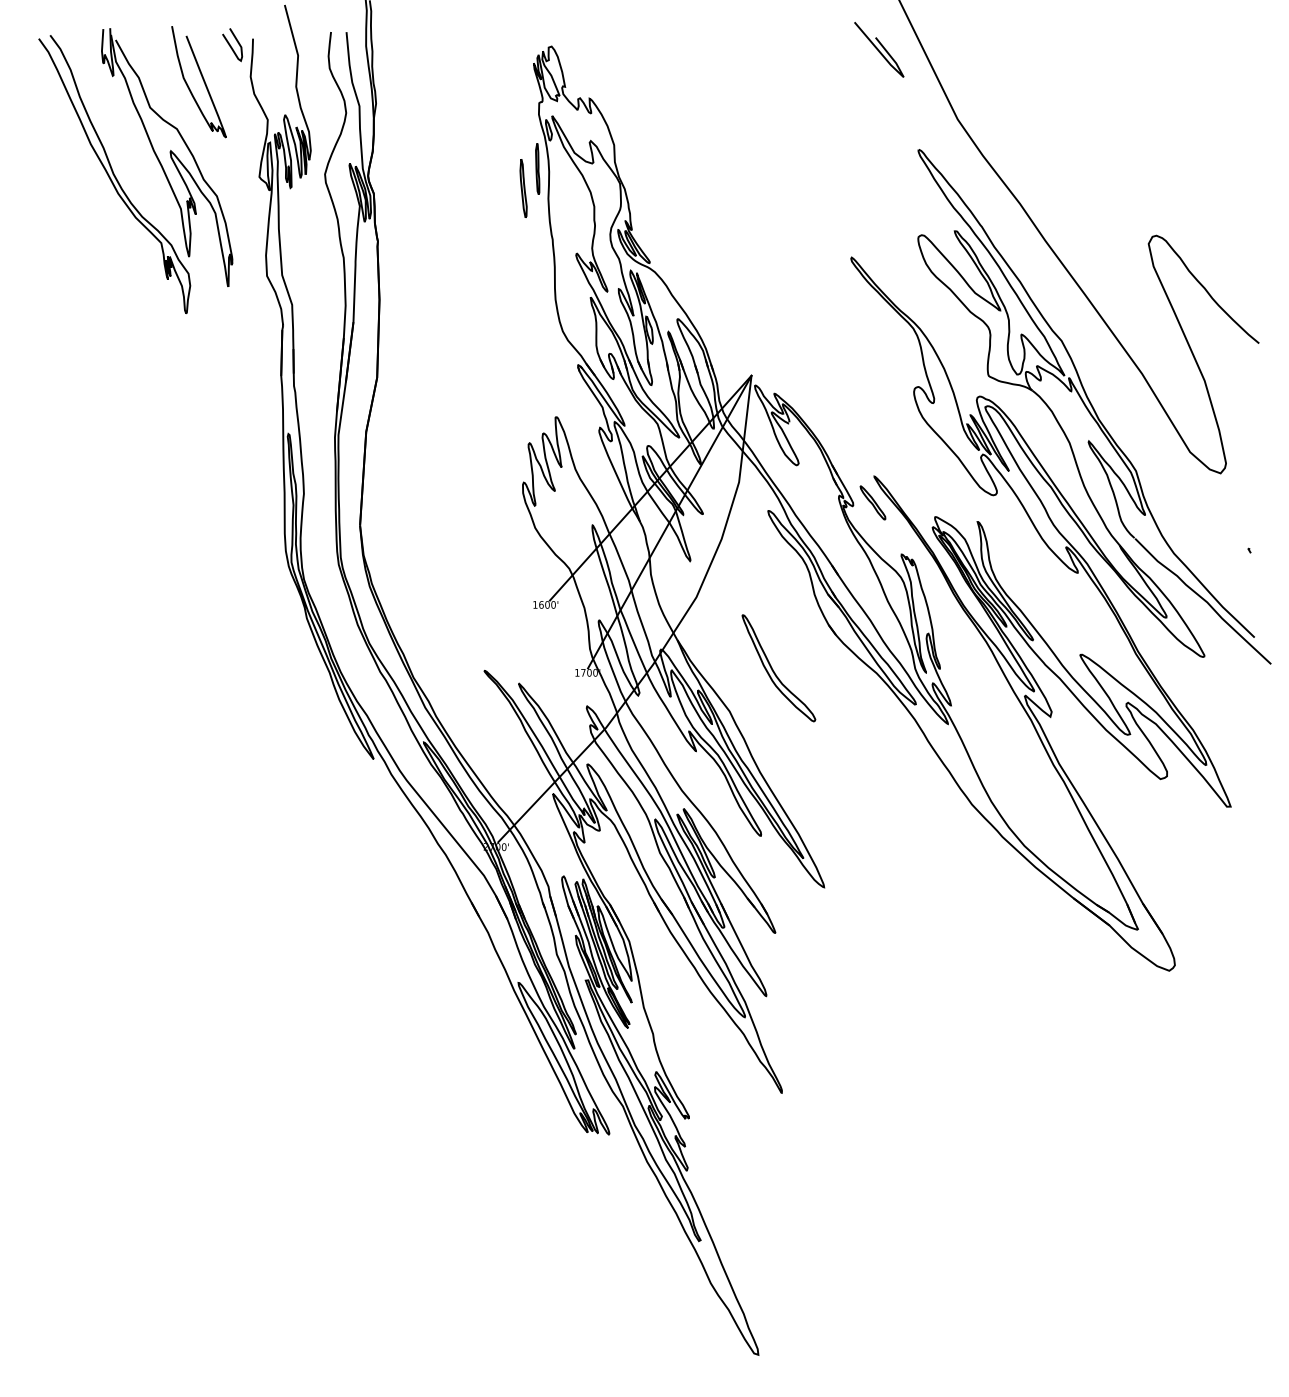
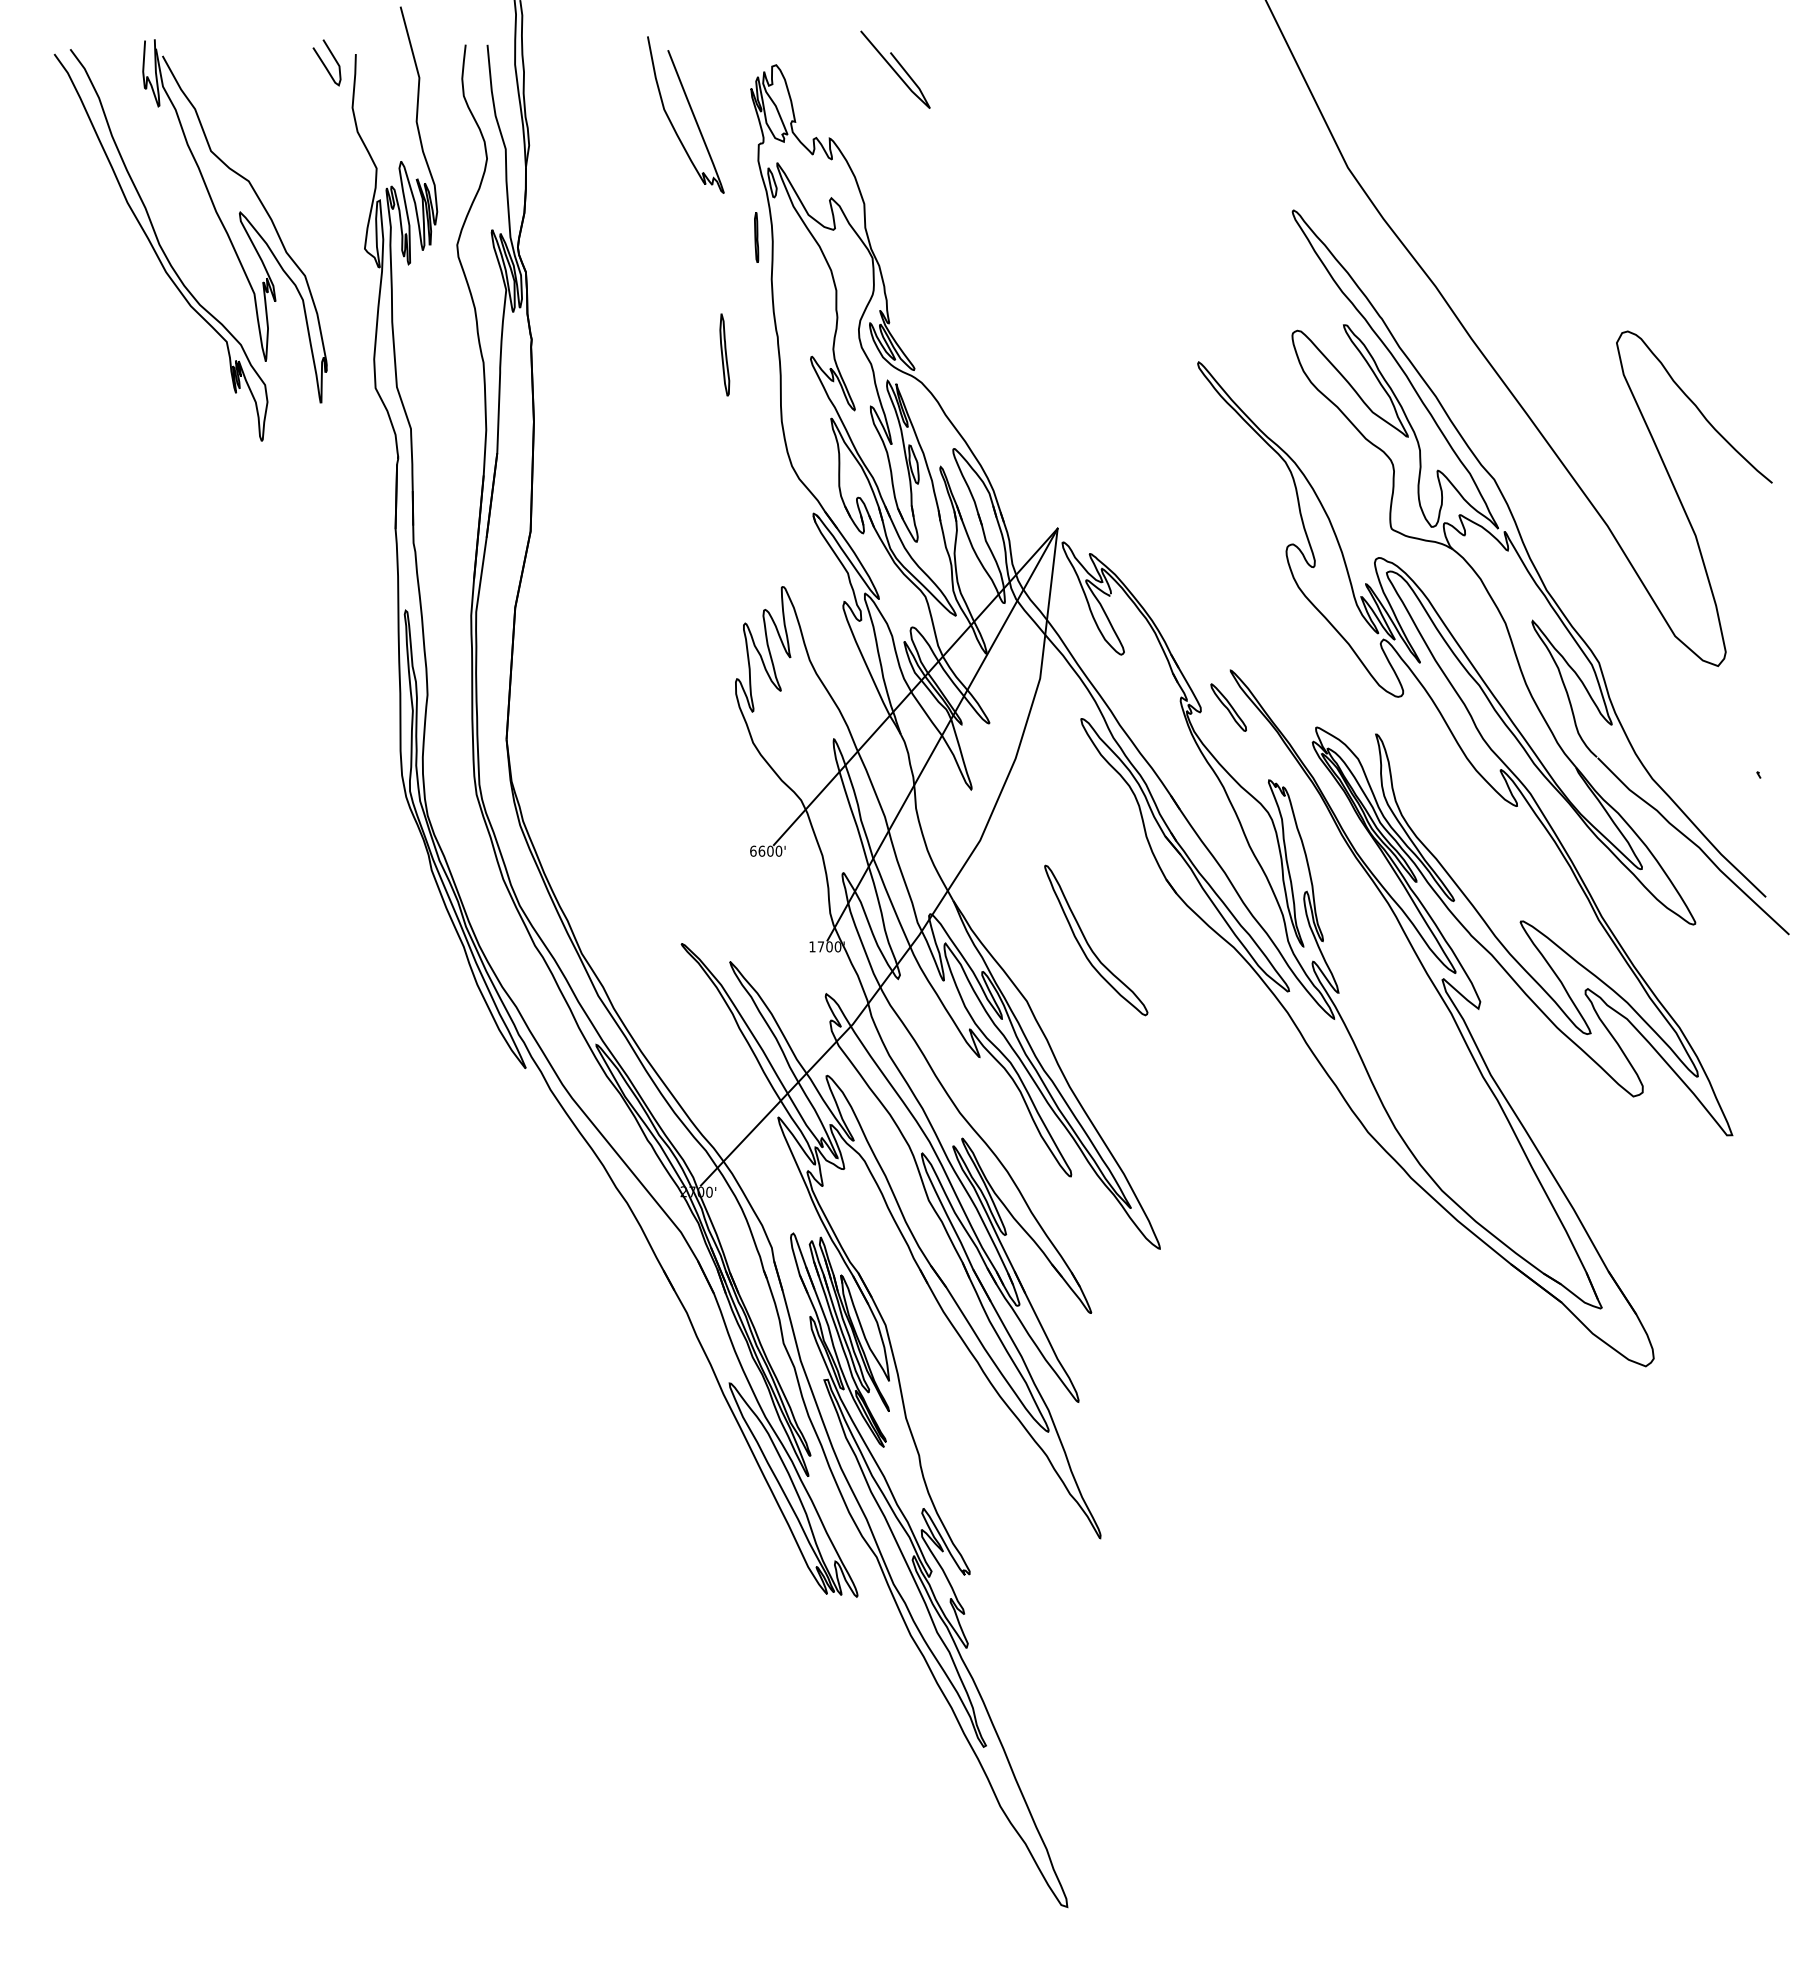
line: (878, 49) -> (894, 69), moved
curve: (203, 80) -> (691, 112), moved
part: (537, 168) -> (756, 237), size x0.7
part: (523, 188) -> (724, 354), moved
text: (535, 604) -> (753, 850), 1600' -> 6600'

